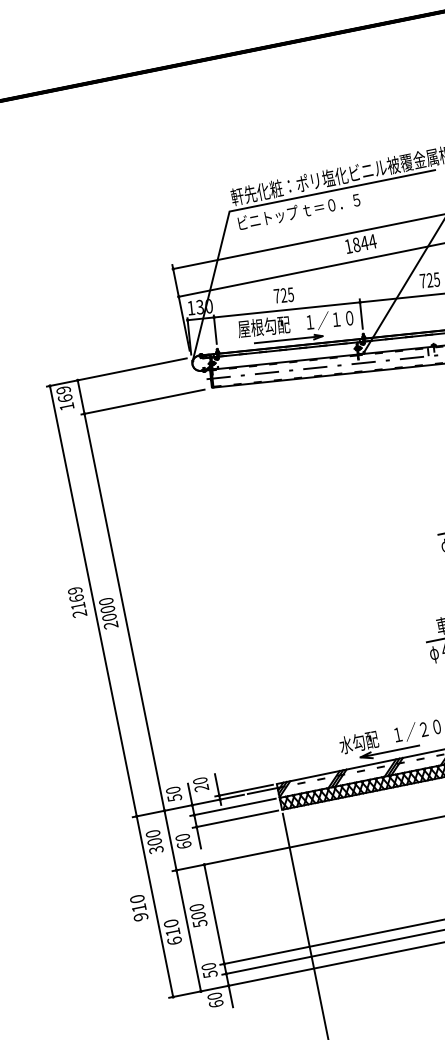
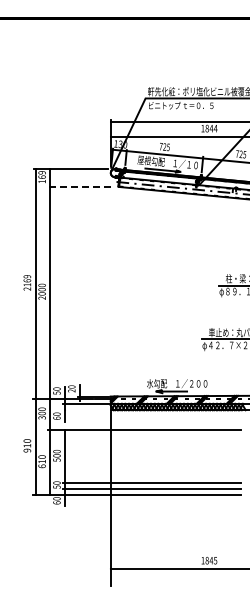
line: (142, 402) -> (81, 187), solid -> dashed
line: (234, 819) -> (85, 410), removed

